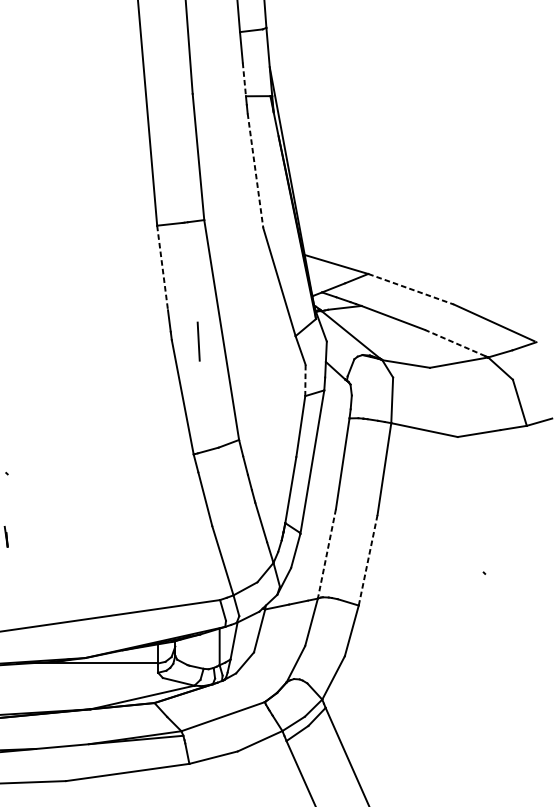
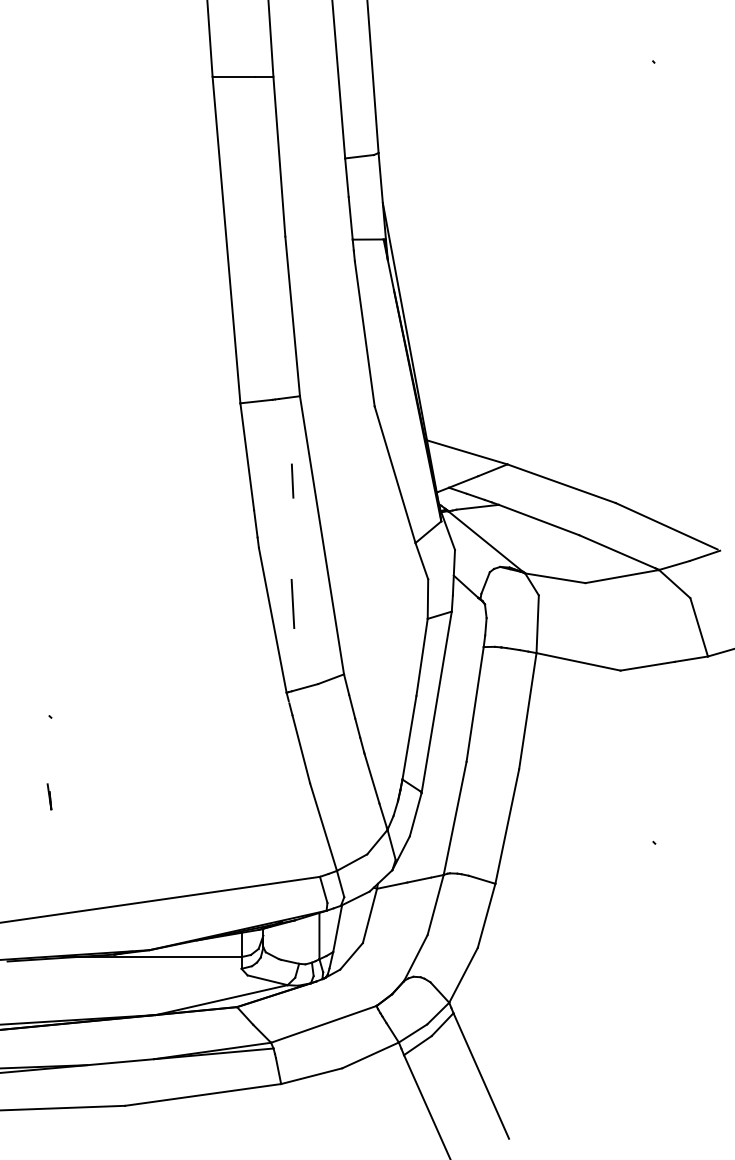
line: (244, 79) -> (350, 218), dashed -> solid
line: (255, 171) -> (364, 334), dashed -> solid
line: (162, 267) -> (247, 456), dashed -> solid
line: (198, 286) -> (292, 480), added
line: (411, 289) -> (562, 483), dashed -> solid
line: (198, 341) -> (292, 603), moved
line: (455, 342) -> (617, 551), dashed -> solid
line: (305, 380) -> (427, 599), dashed -> solid
line: (327, 553) -> (455, 818), dashed -> solid
line: (368, 561) -> (507, 827), dashed -> solid

